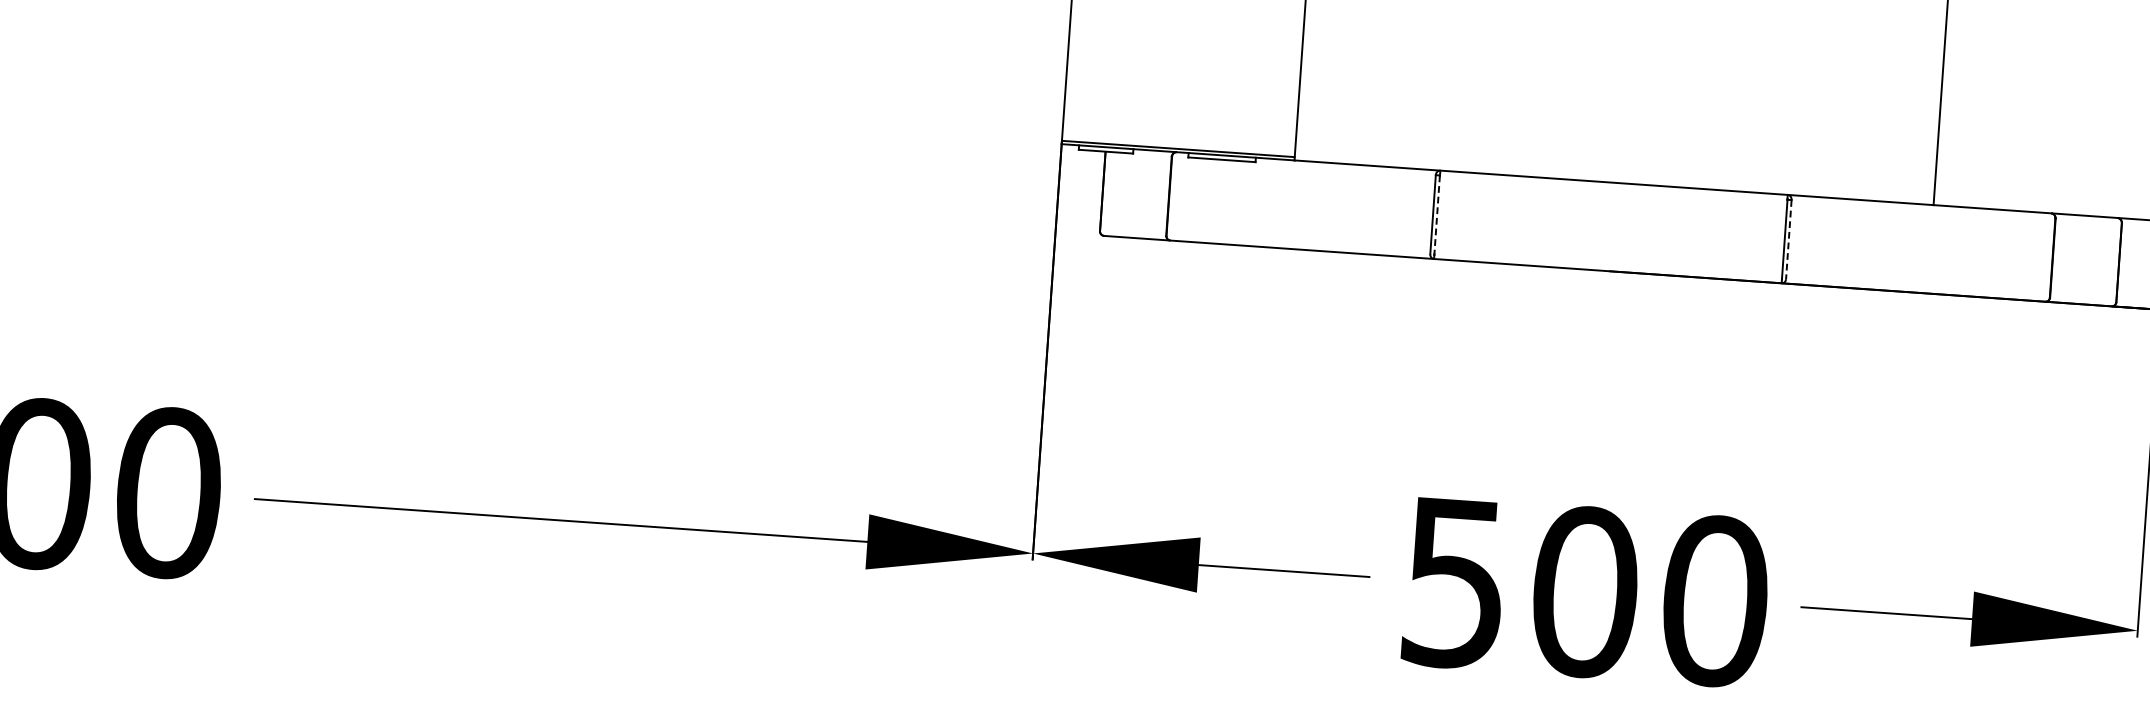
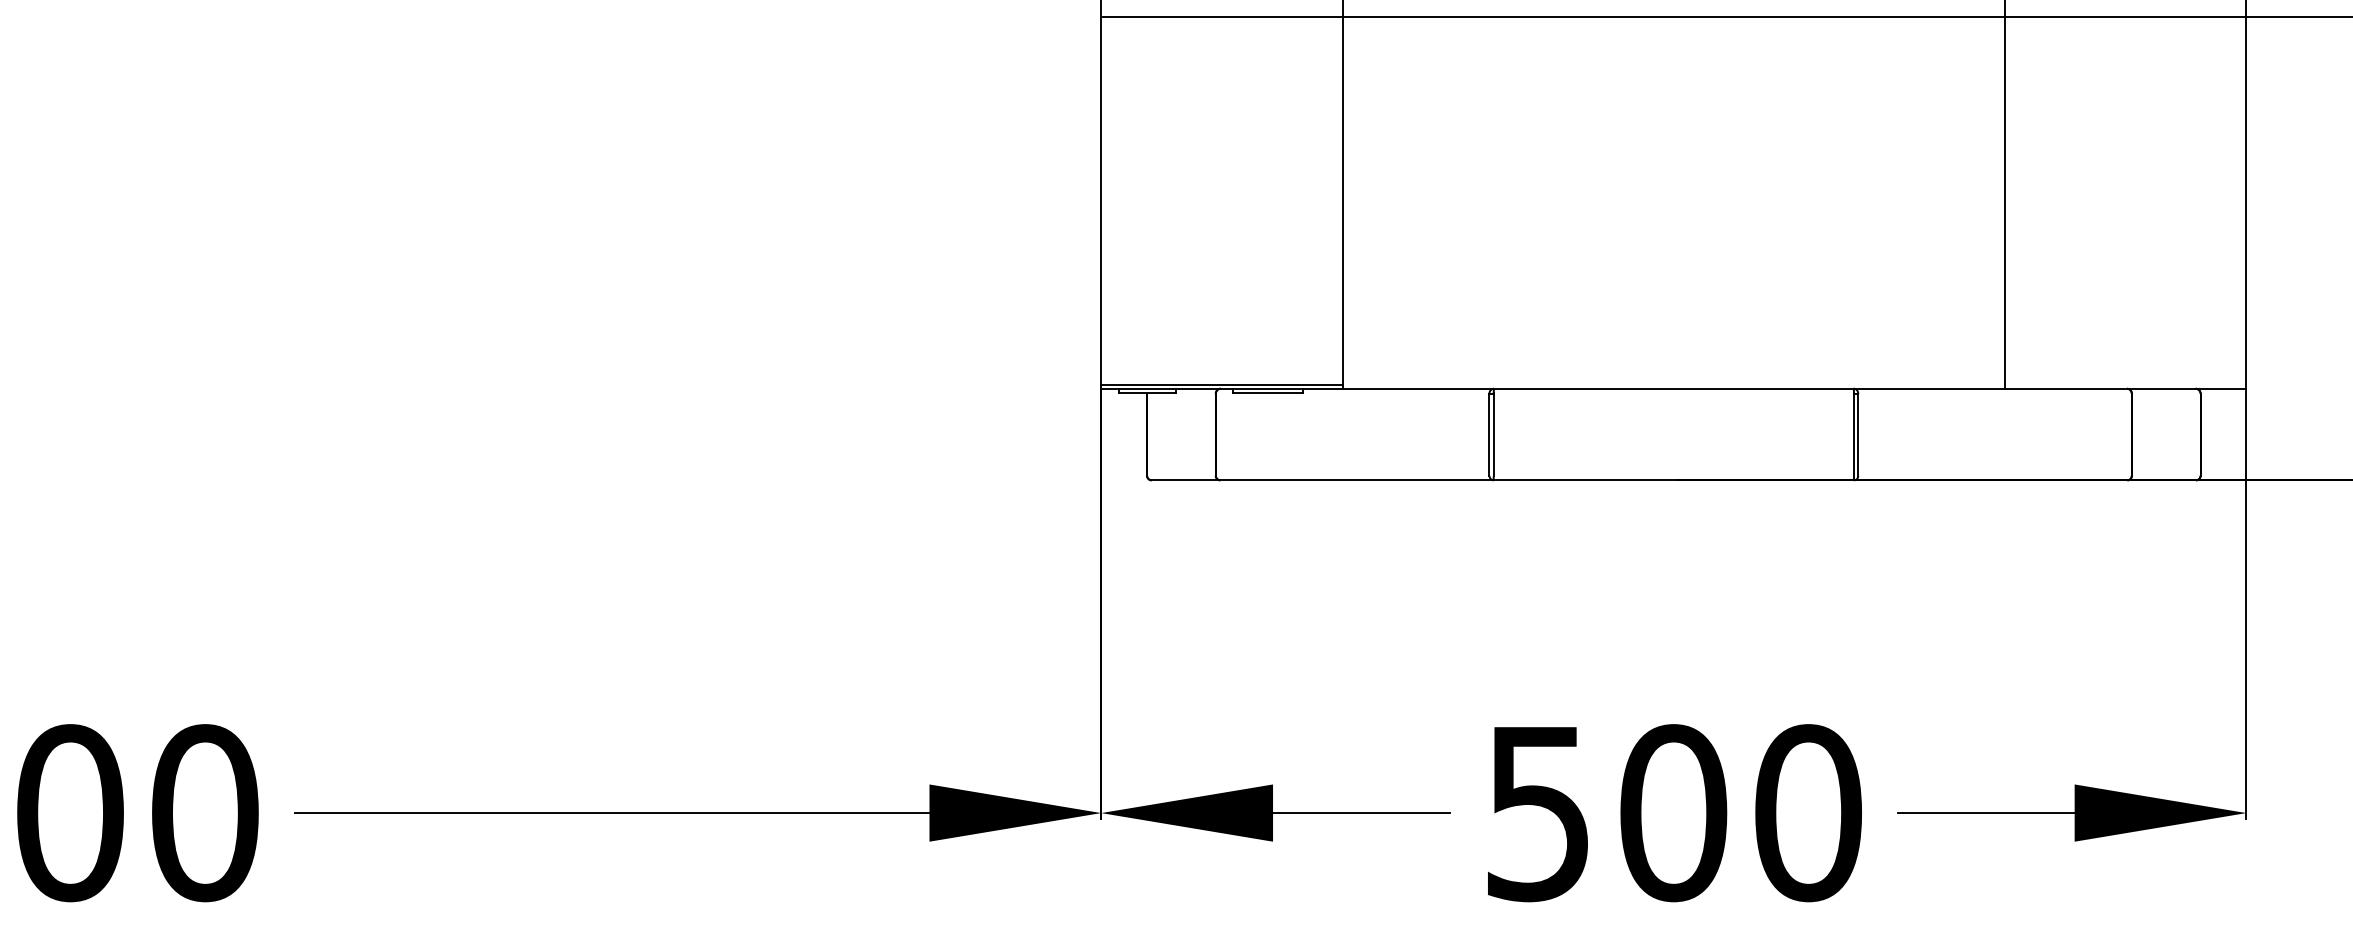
line: (1436, 214) -> (1493, 434), dashed -> solid
line: (1789, 239) -> (1858, 434), dashed -> solid

